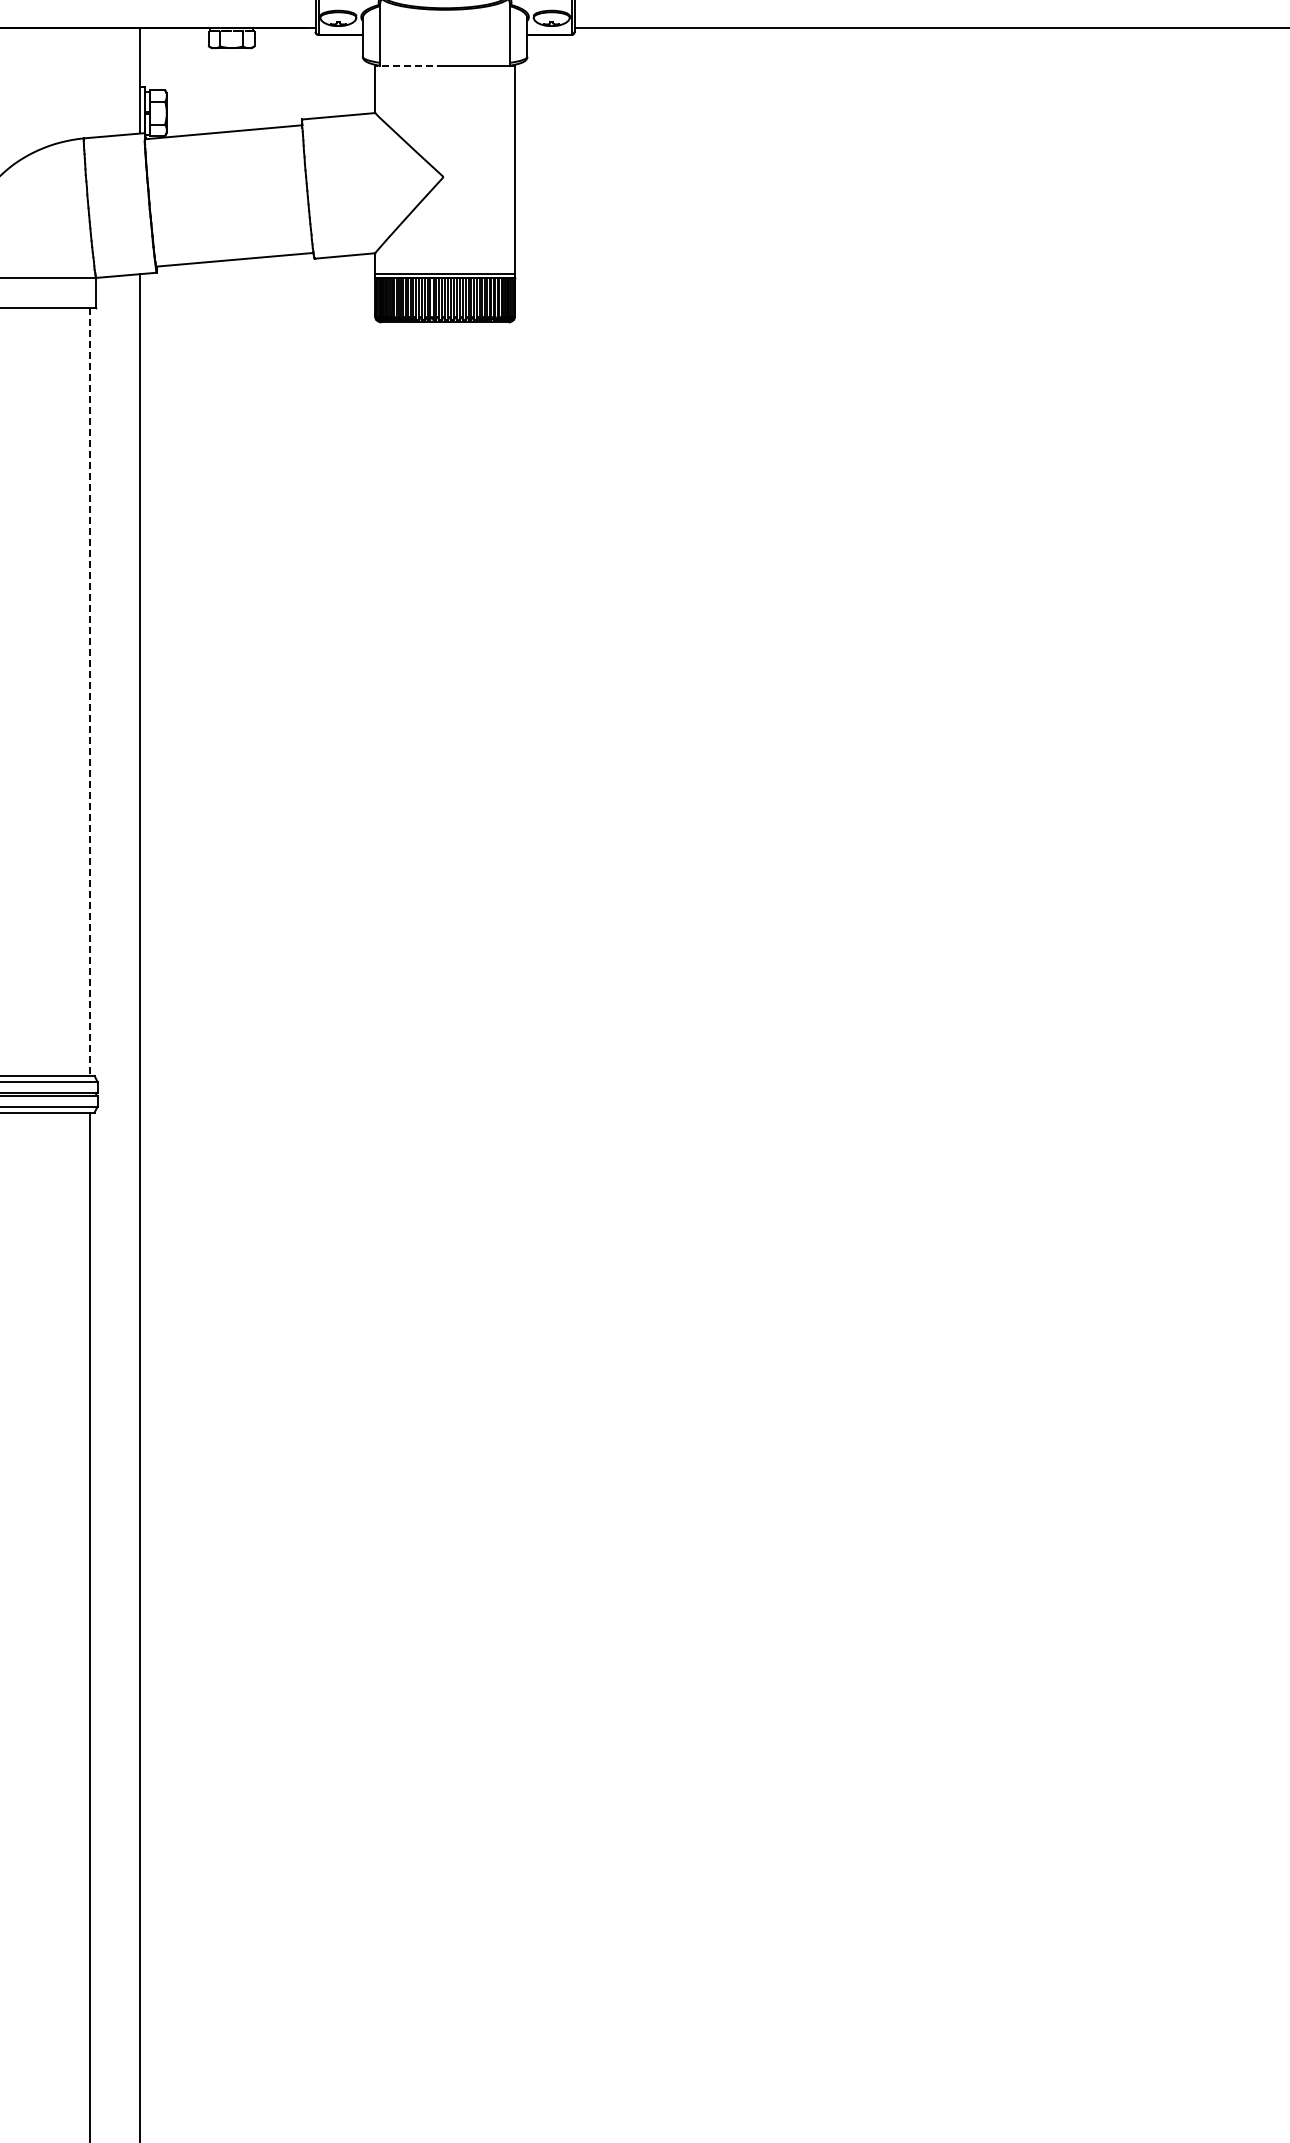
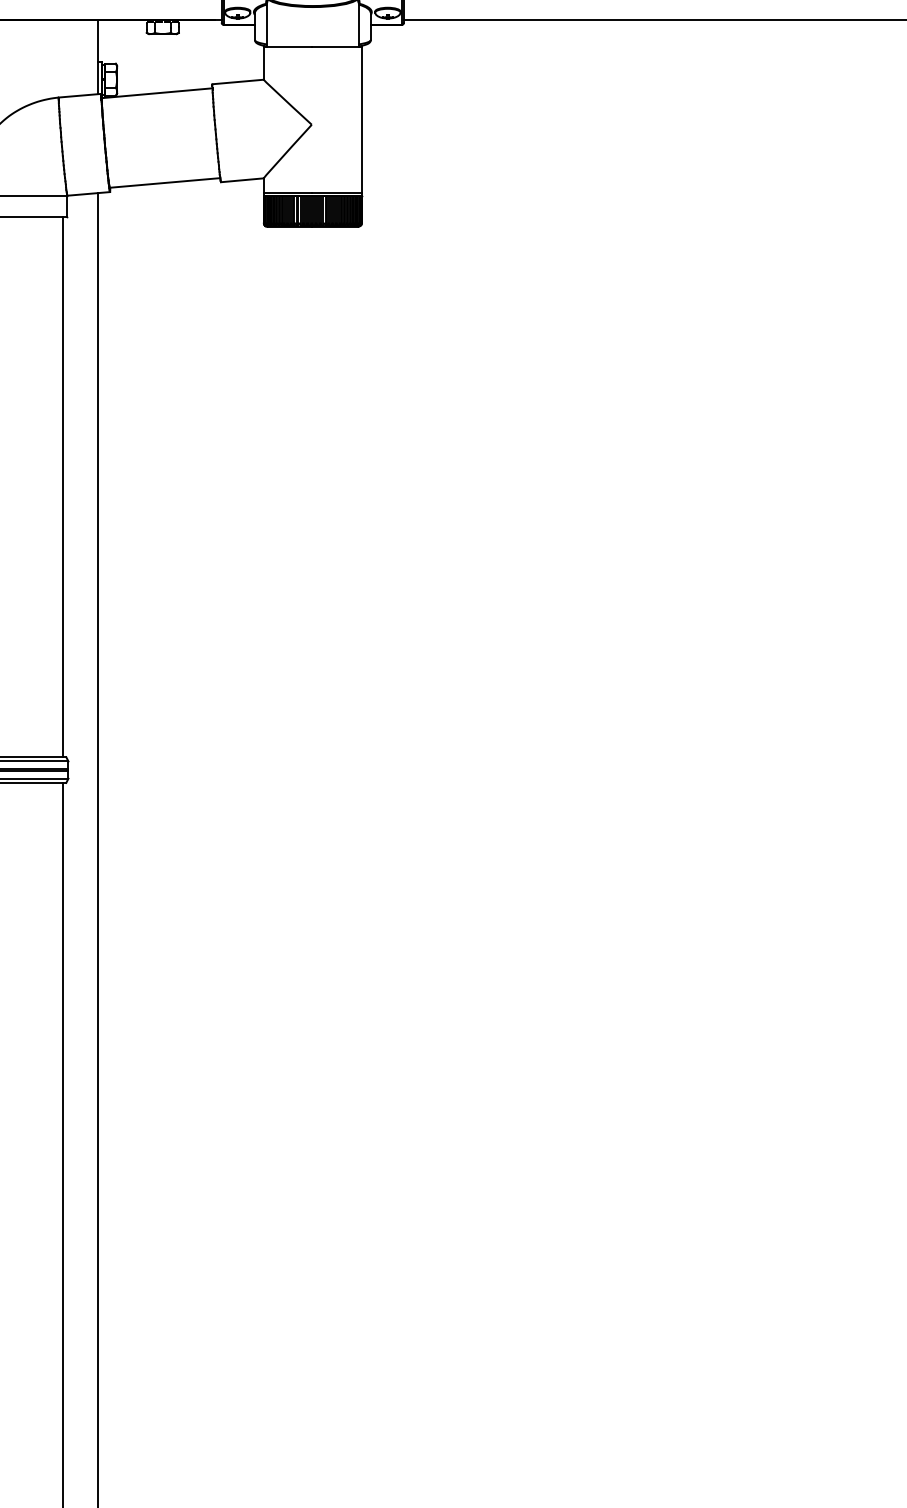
line: (408, 66) -> (287, 46), dashed -> solid
line: (90, 692) -> (63, 487), dashed -> solid

